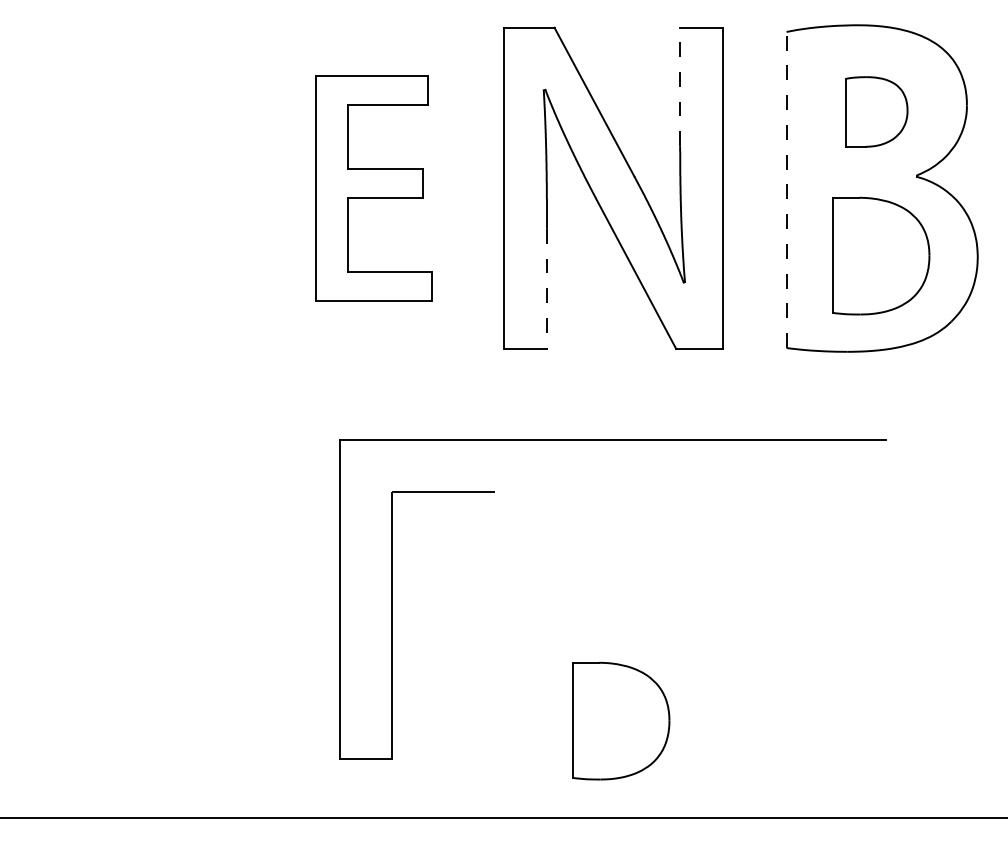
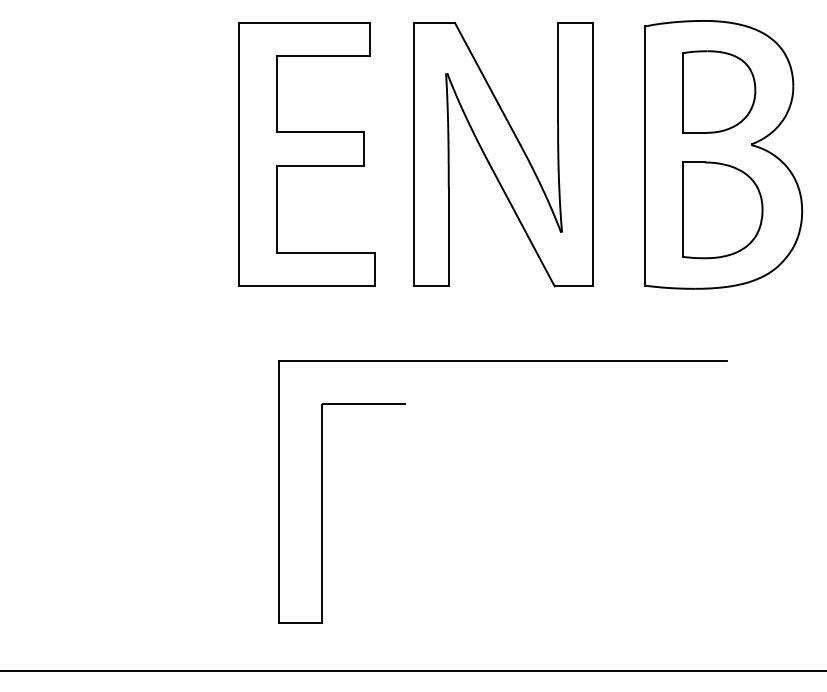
line: (680, 86) -> (558, 71), dashed -> solid
part: (876, 111) -> (719, 91), size x1.43
part: (373, 188) -> (306, 154), size x1.43
line: (786, 189) -> (645, 155), dashed -> solid
line: (547, 289) -> (449, 237), dashed -> solid
part: (621, 720) -> (509, 591), removed

